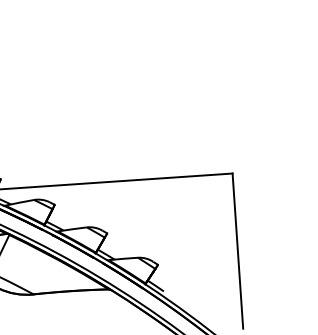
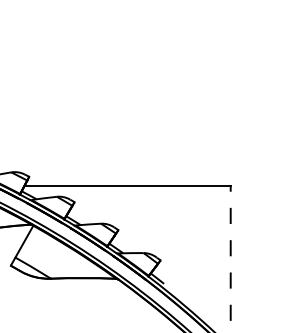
line: (237, 251) -> (230, 253), solid -> dashed

